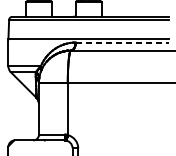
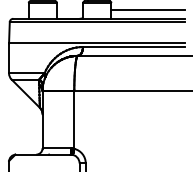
line: (135, 8) -> (148, 9), added
line: (122, 42) -> (134, 47), dashed -> solid

